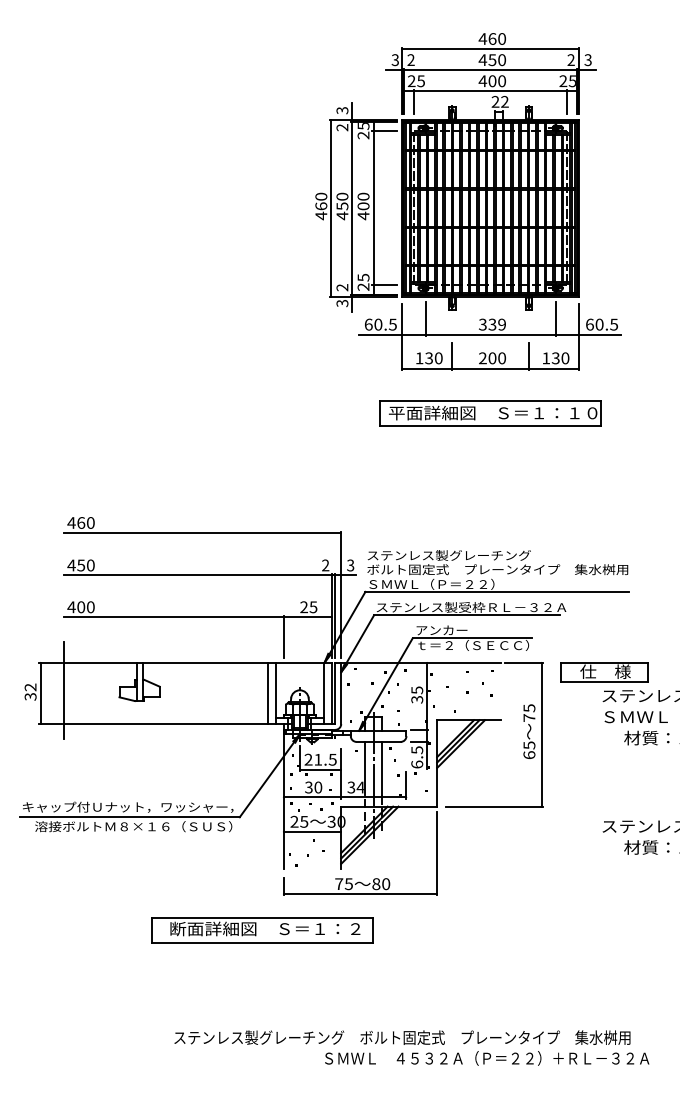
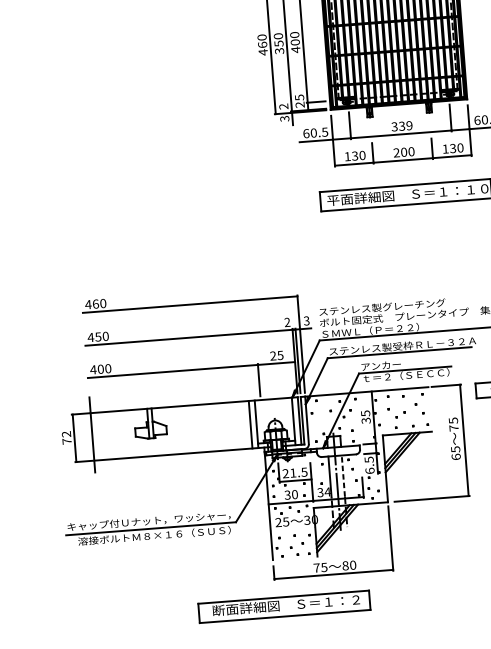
text: (342, 215) -> (279, 50), 450 -> 350
text: (30, 696) -> (66, 441), 32 -> 72
line: (382, 768) -> (343, 476), solid -> dashed
line: (312, 831) -> (293, 528), removed
part: (262, 930) -> (284, 606), moved

